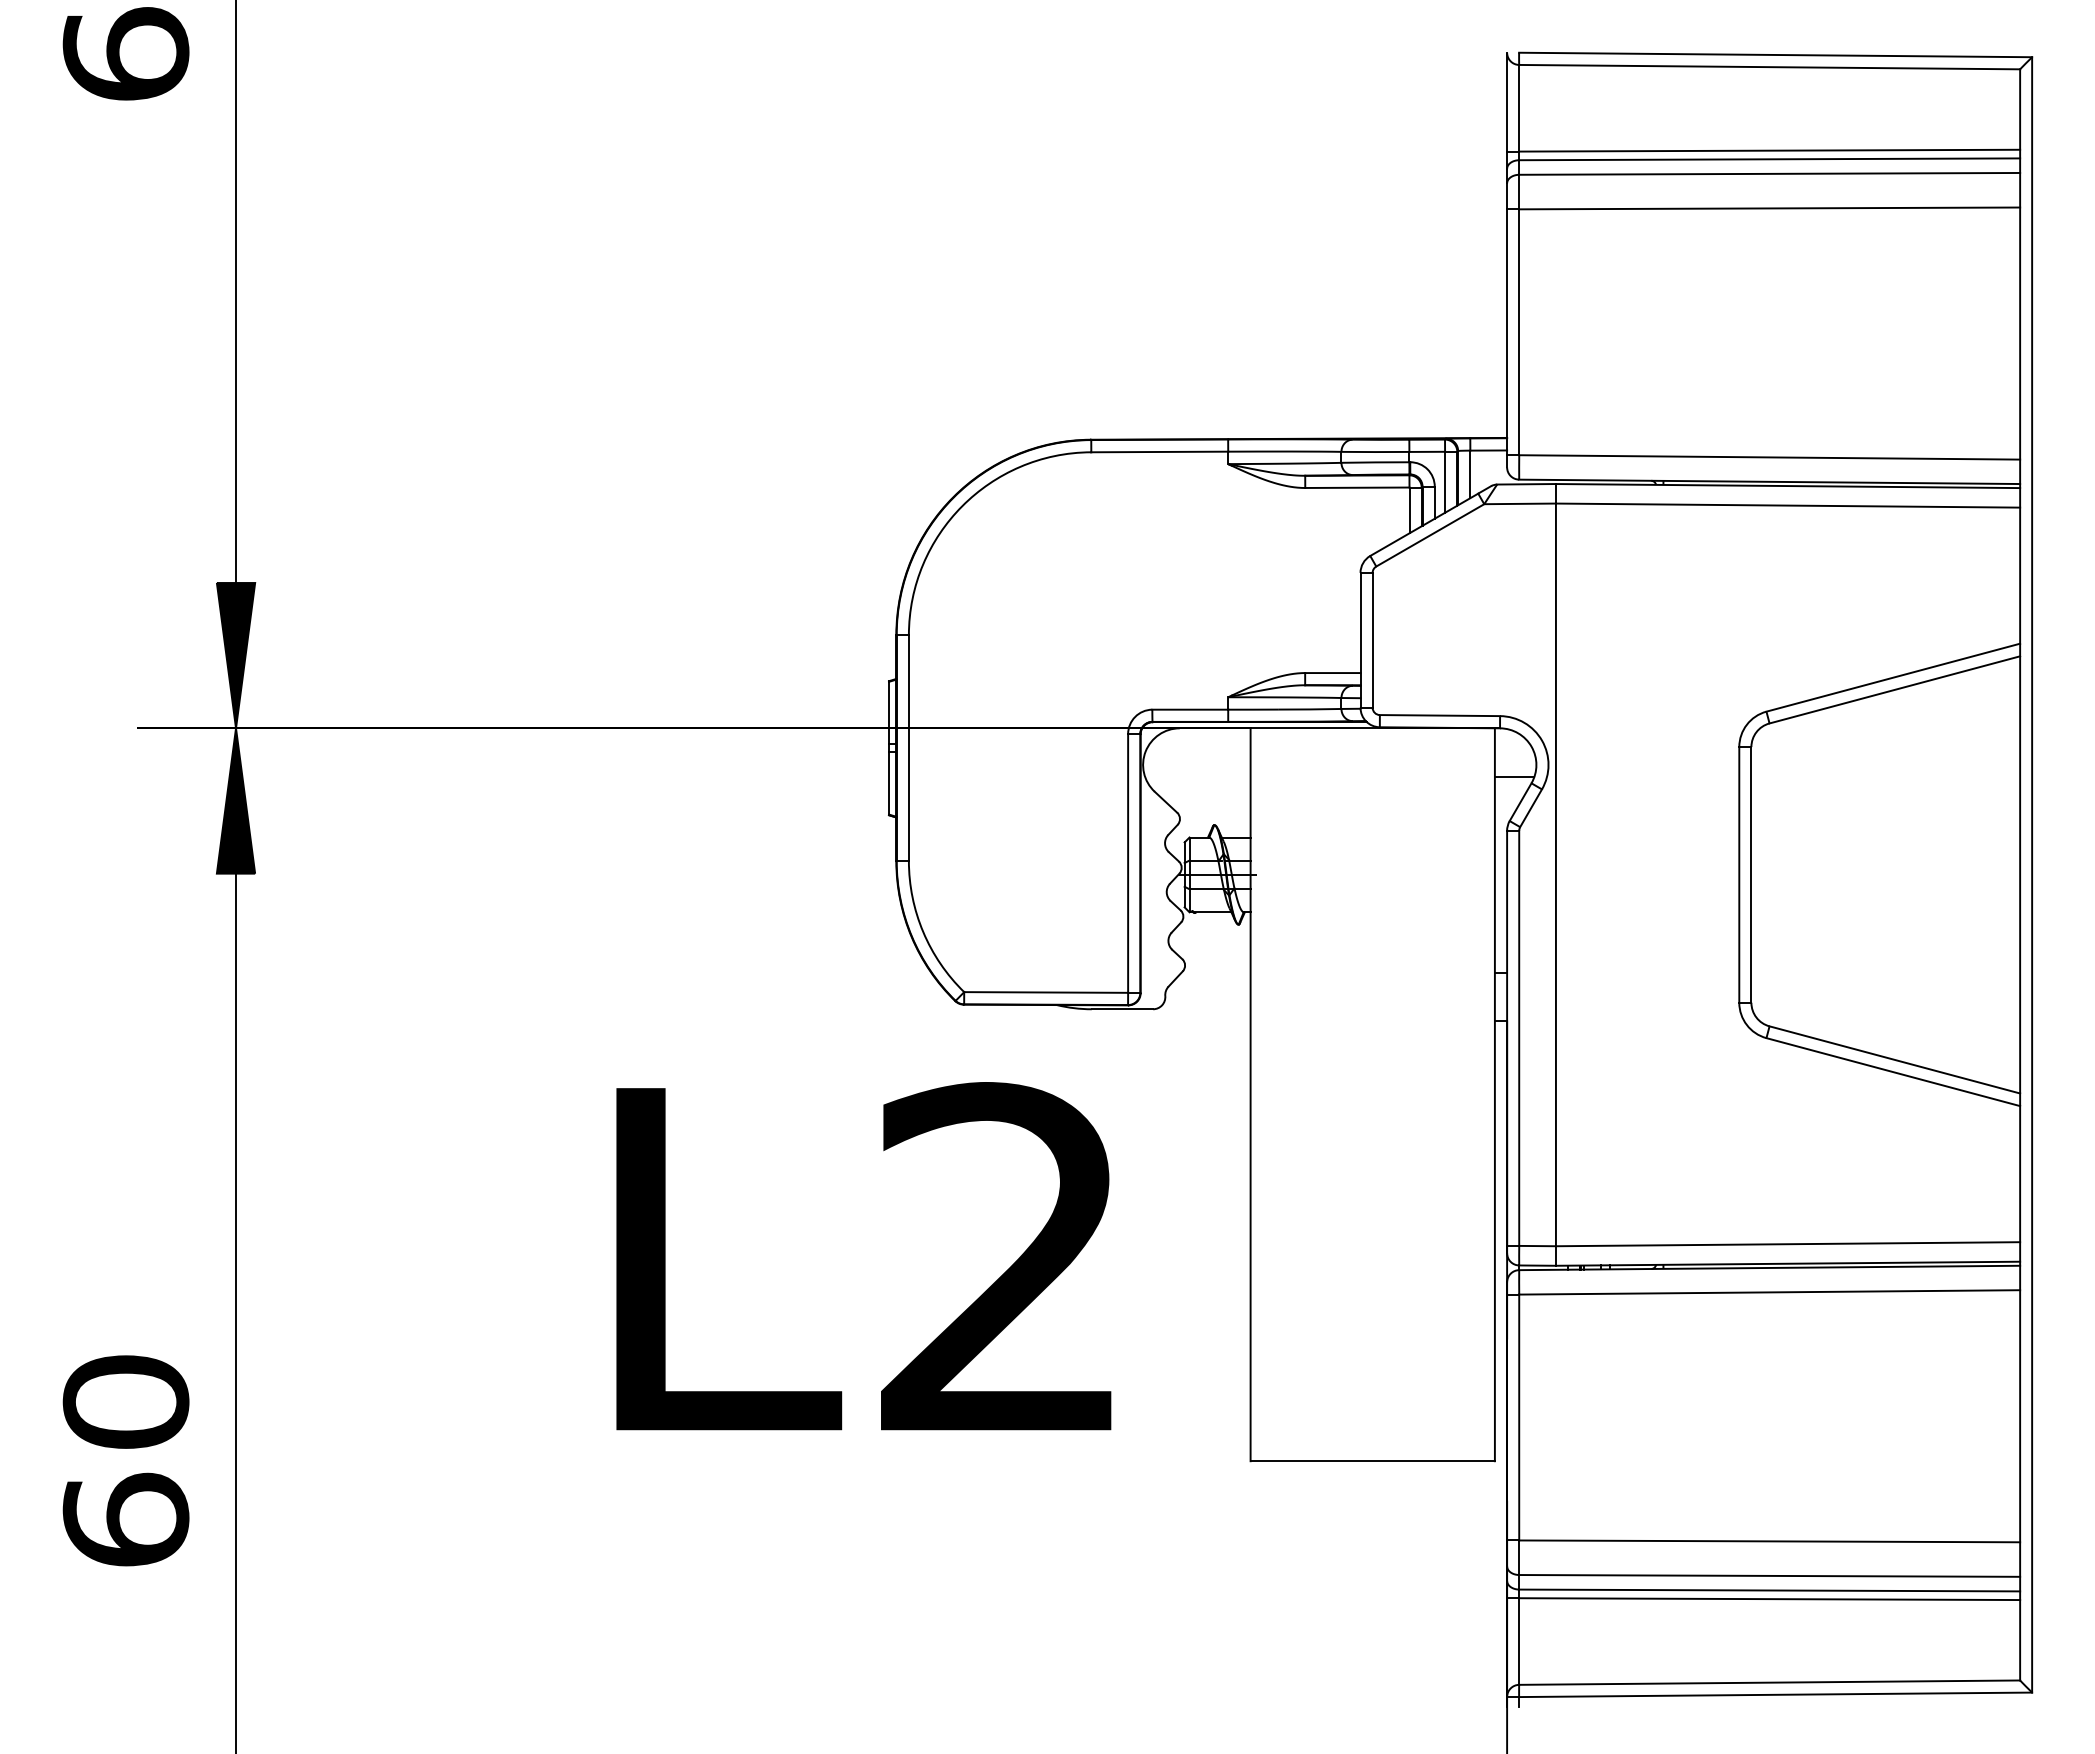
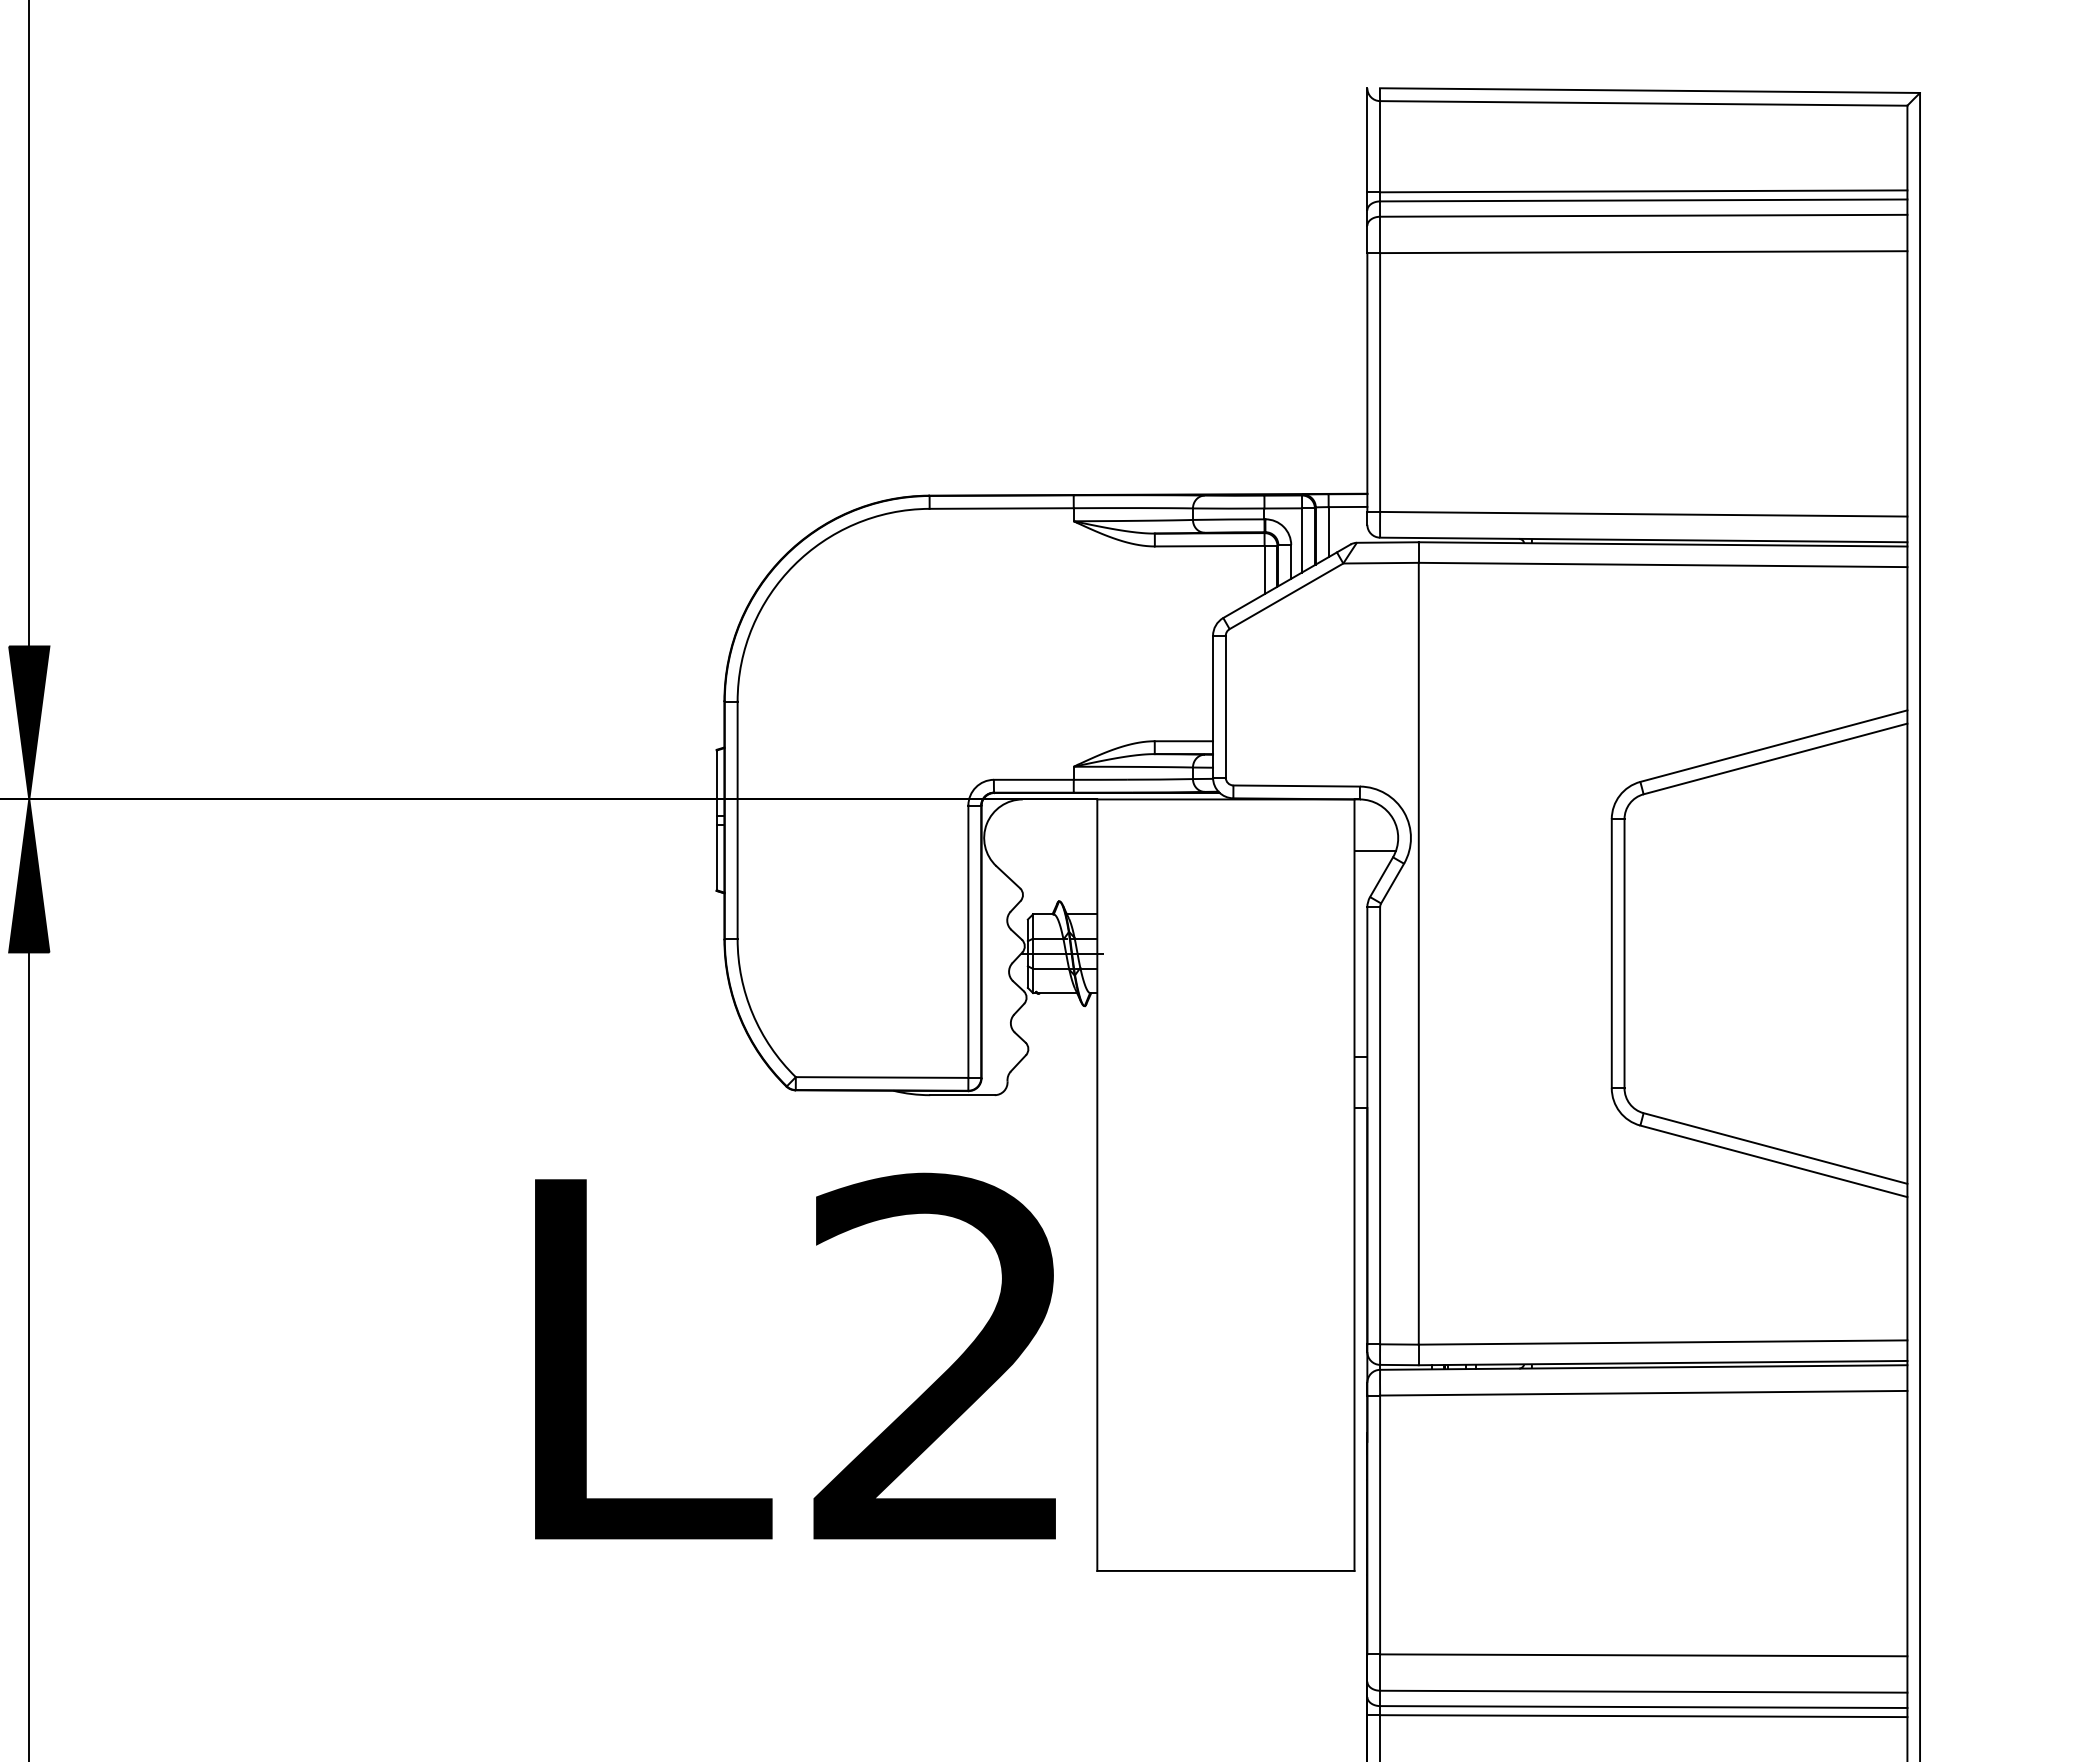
text: (863, 1256) -> (795, 1356), moved

